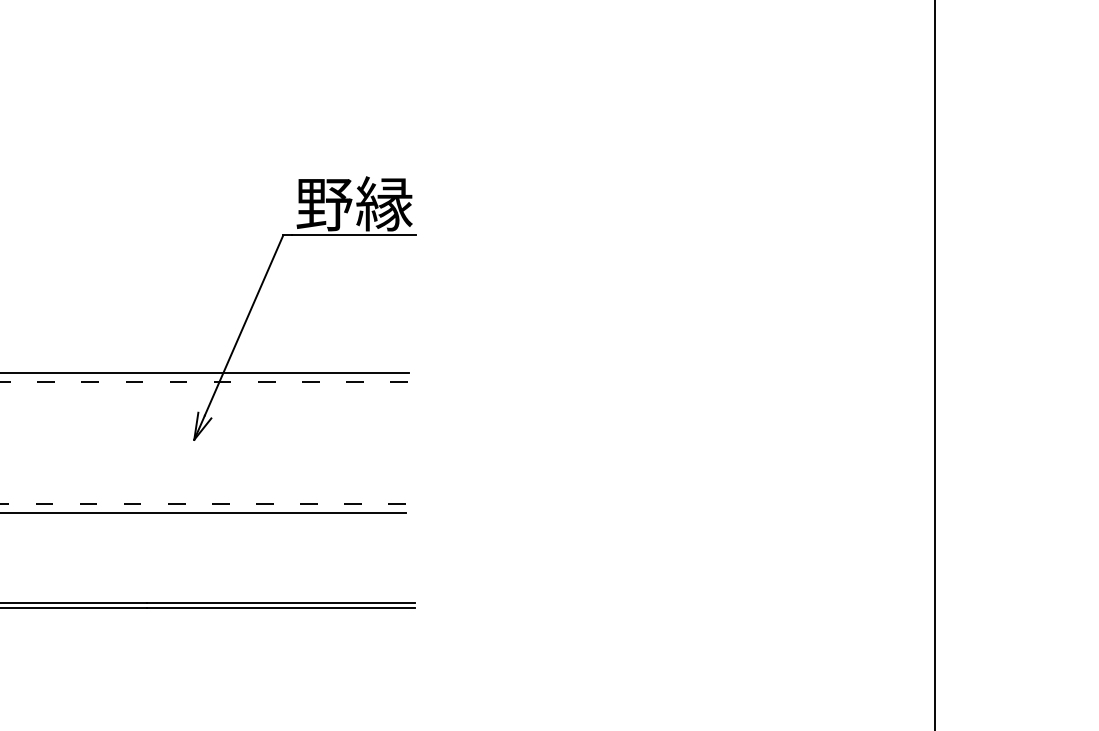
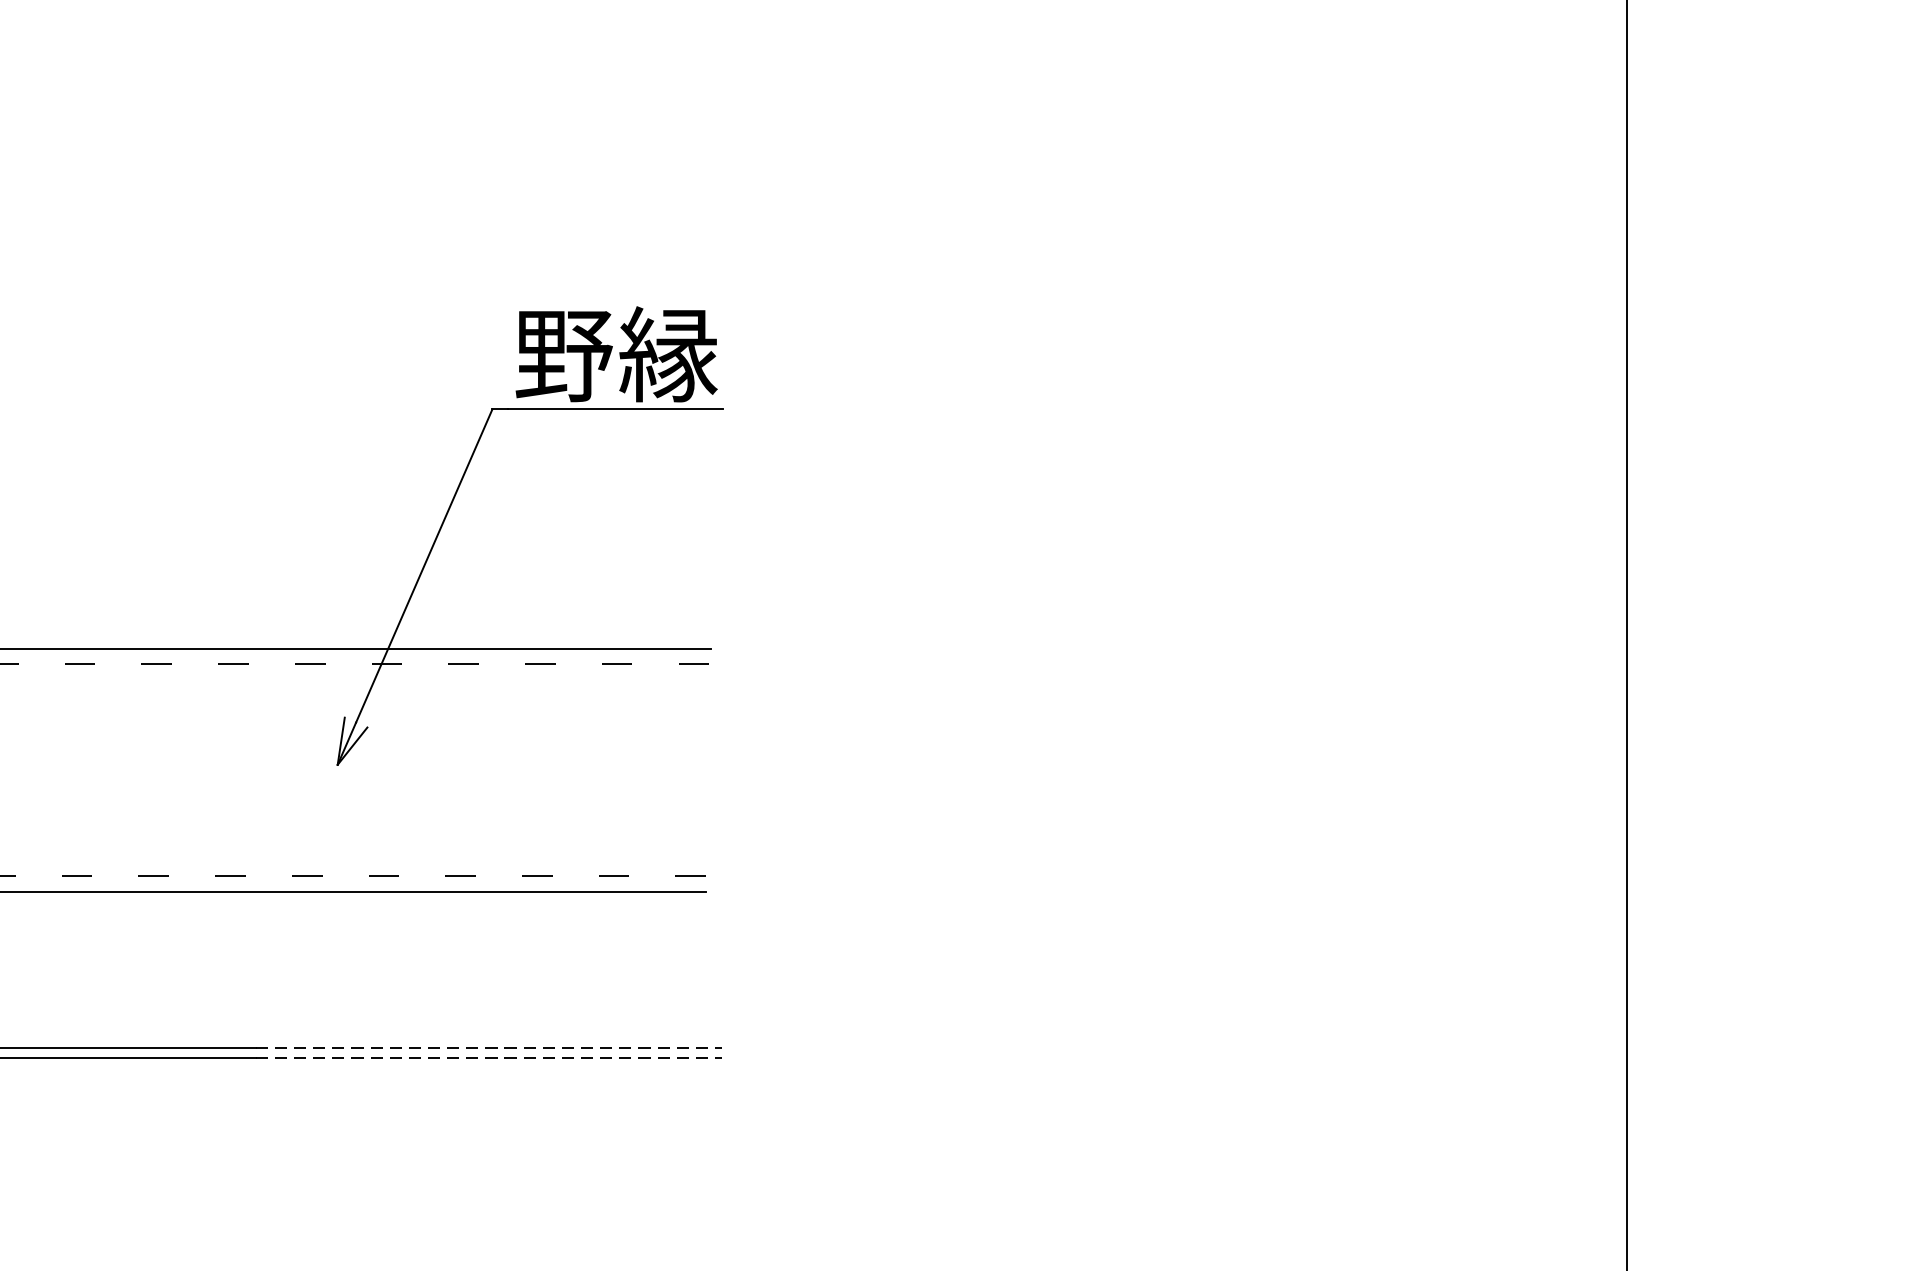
line: (281, 602) -> (489, 1047), solid -> dashed
line: (281, 608) -> (489, 1058), solid -> dashed

